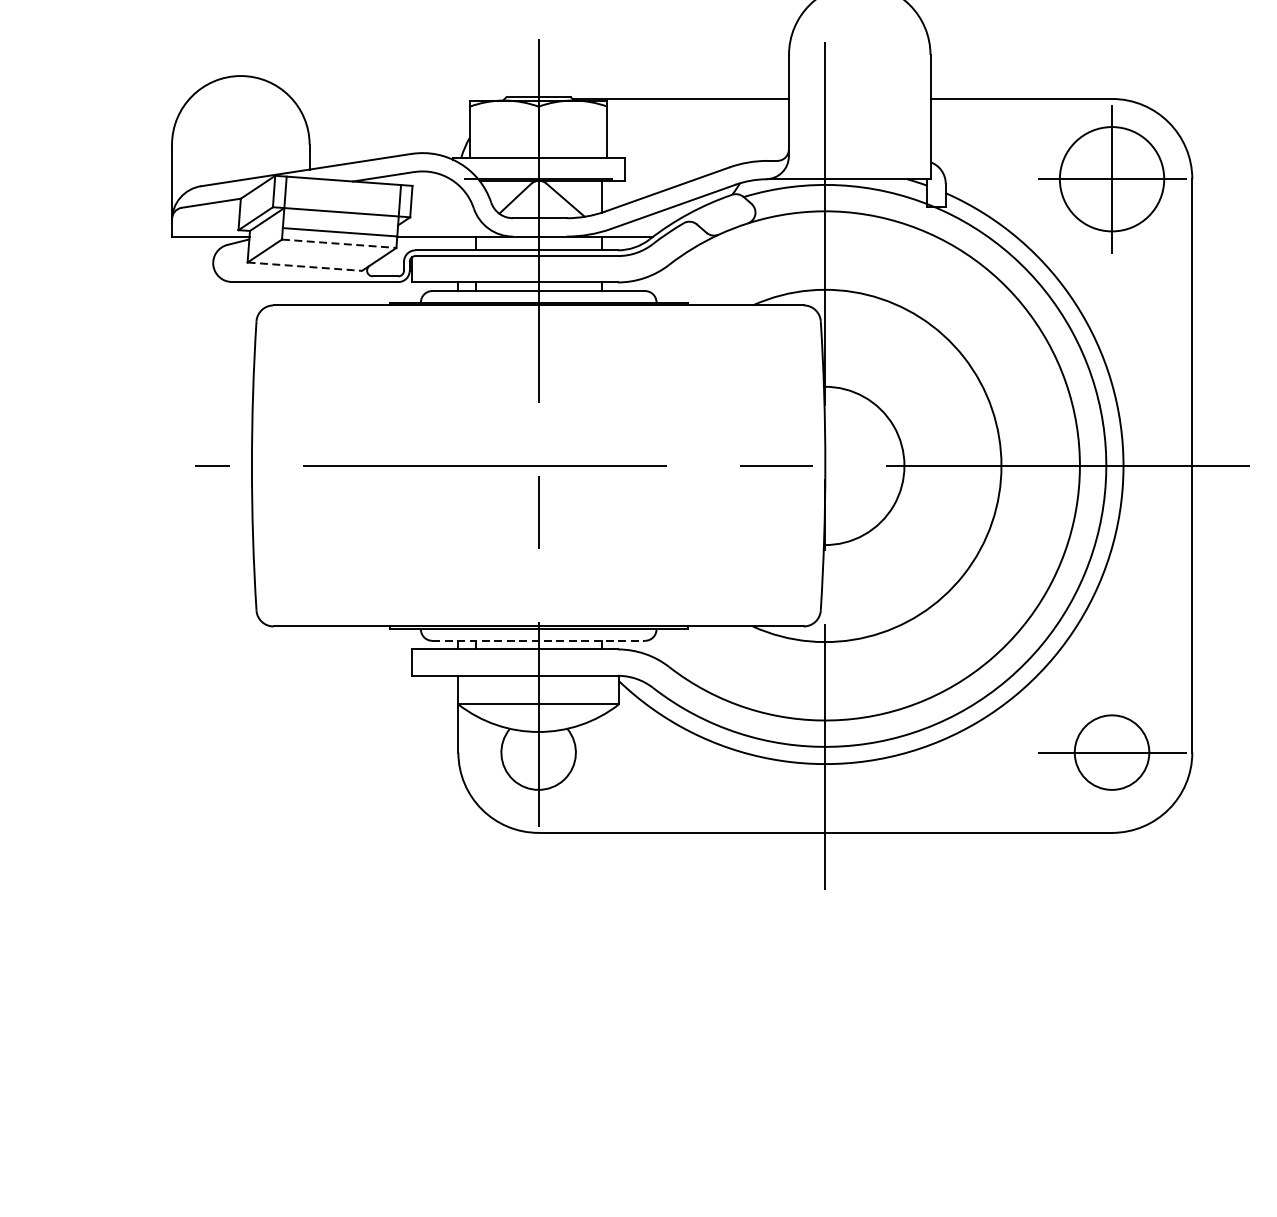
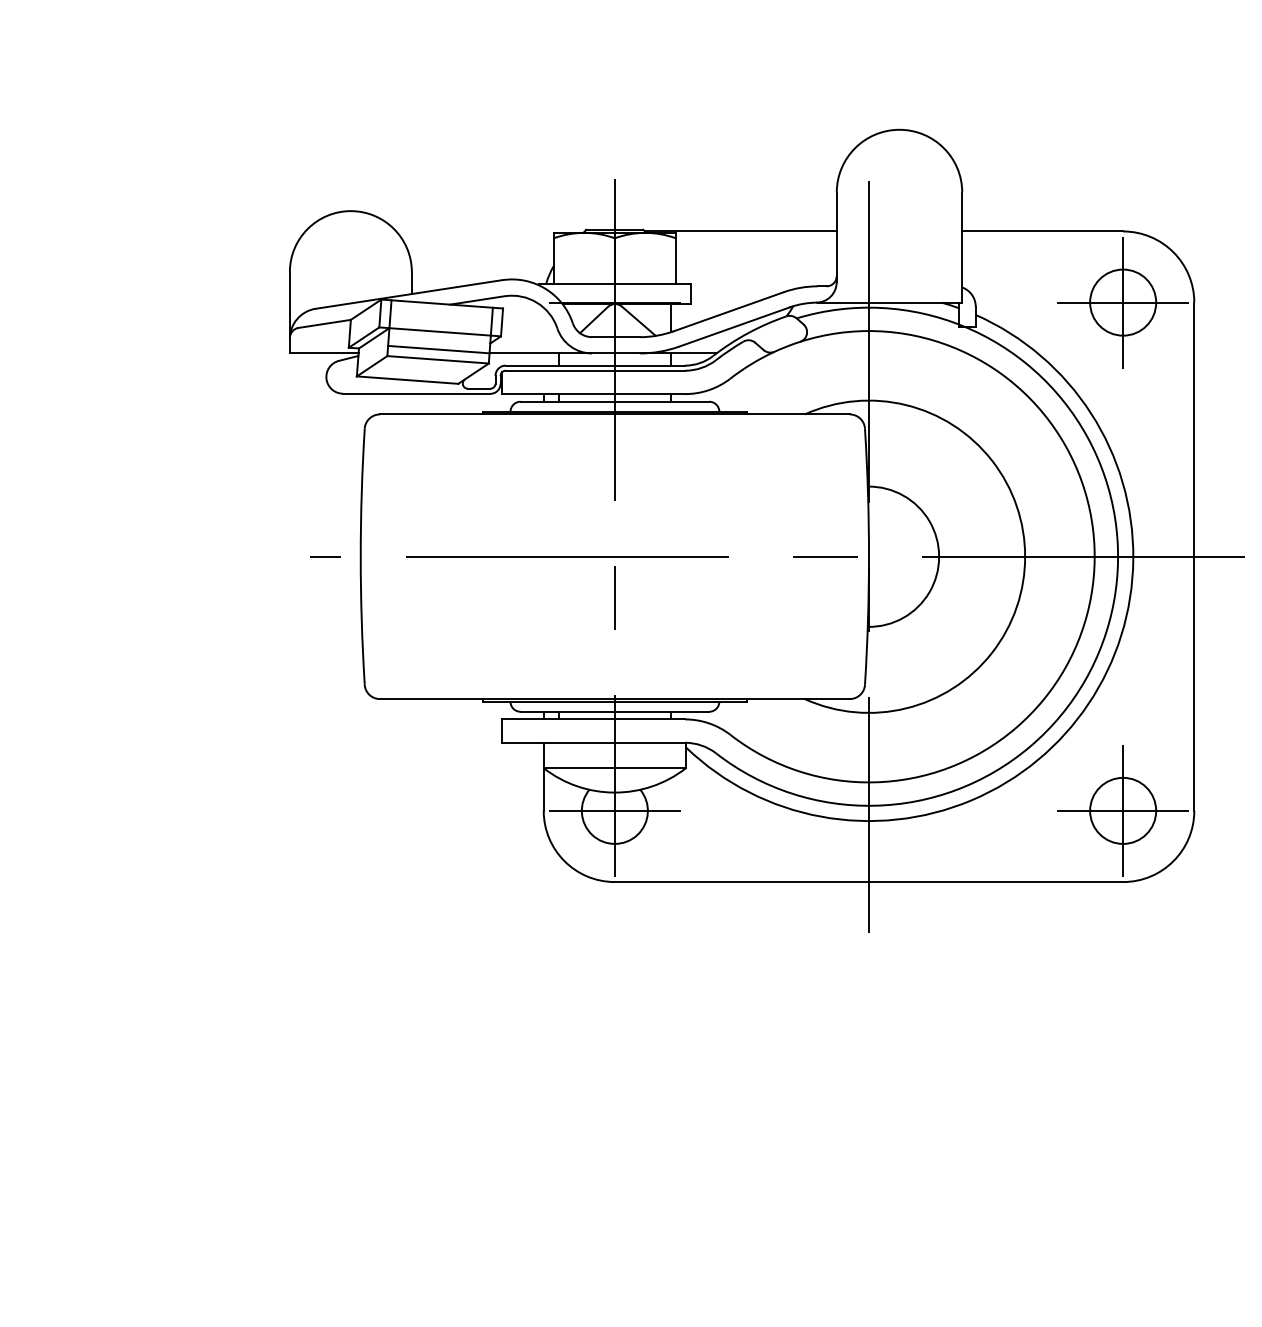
circle: (1112, 179) -> (1123, 302), size x0.71
line: (339, 243) -> (438, 359), dashed -> solid
line: (304, 267) -> (407, 380), dashed -> solid
line: (539, 640) -> (615, 711), dashed -> solid
line: (538, 752) -> (614, 810), added
line: (1112, 752) -> (1123, 810), added

